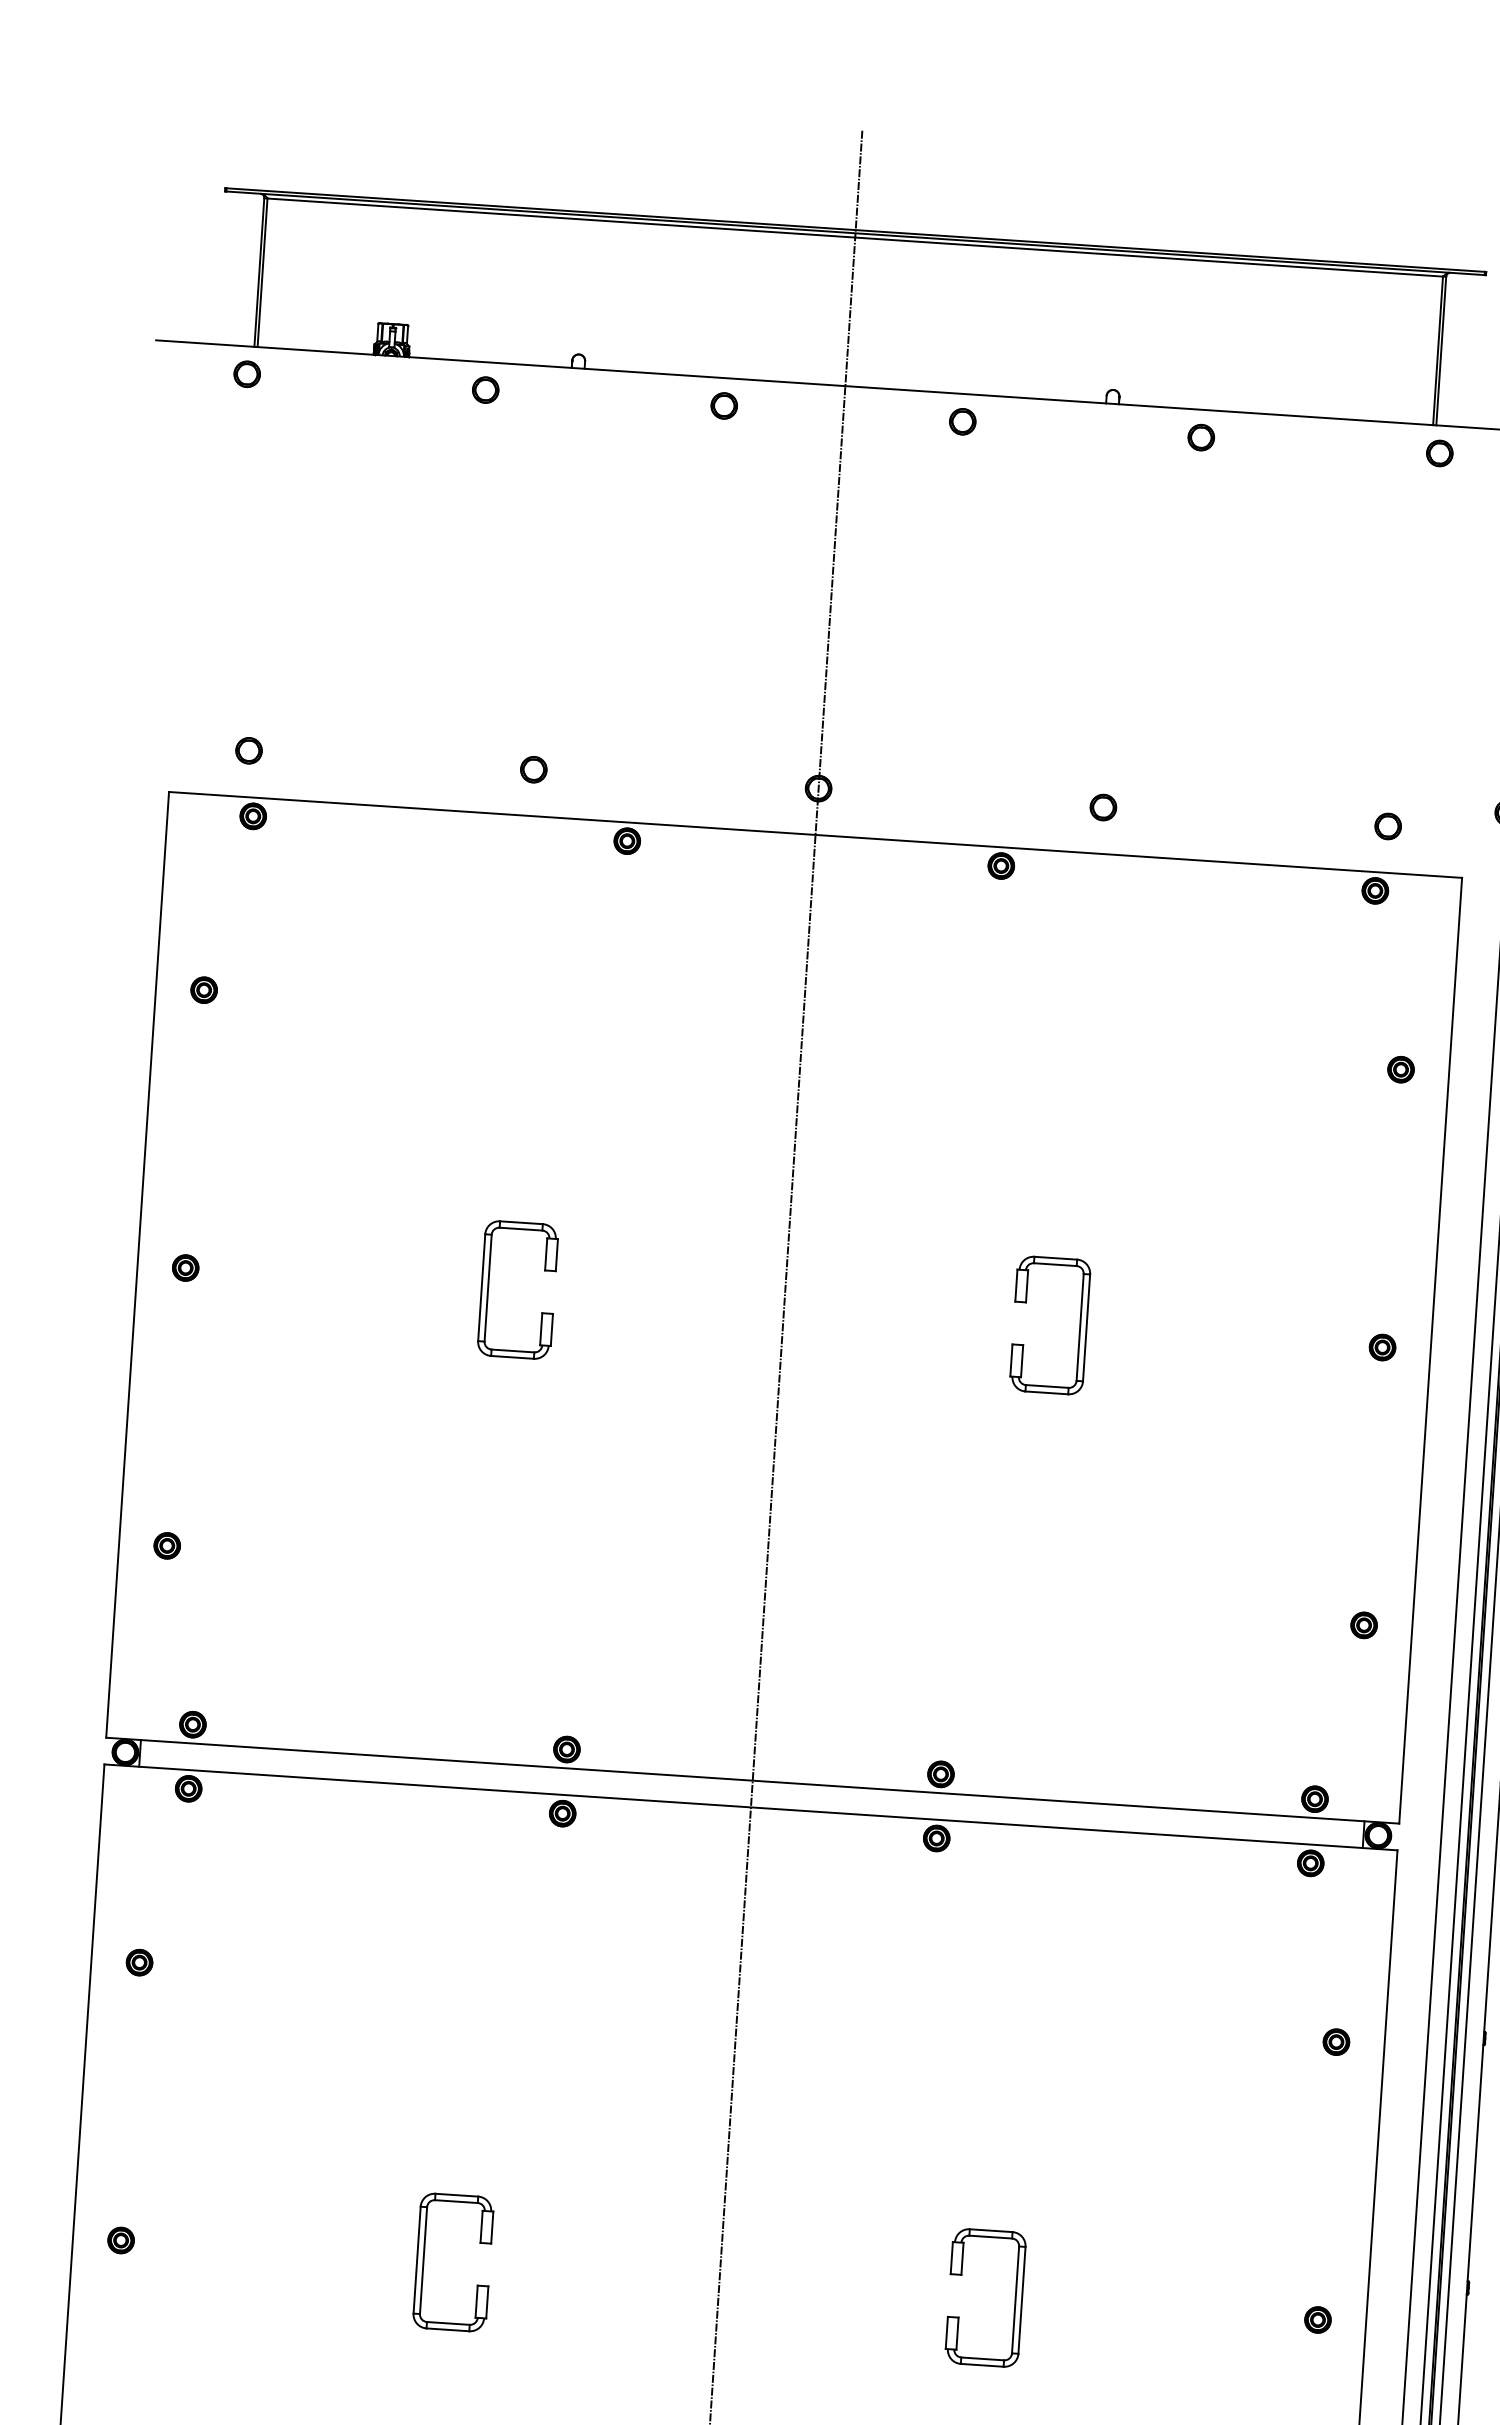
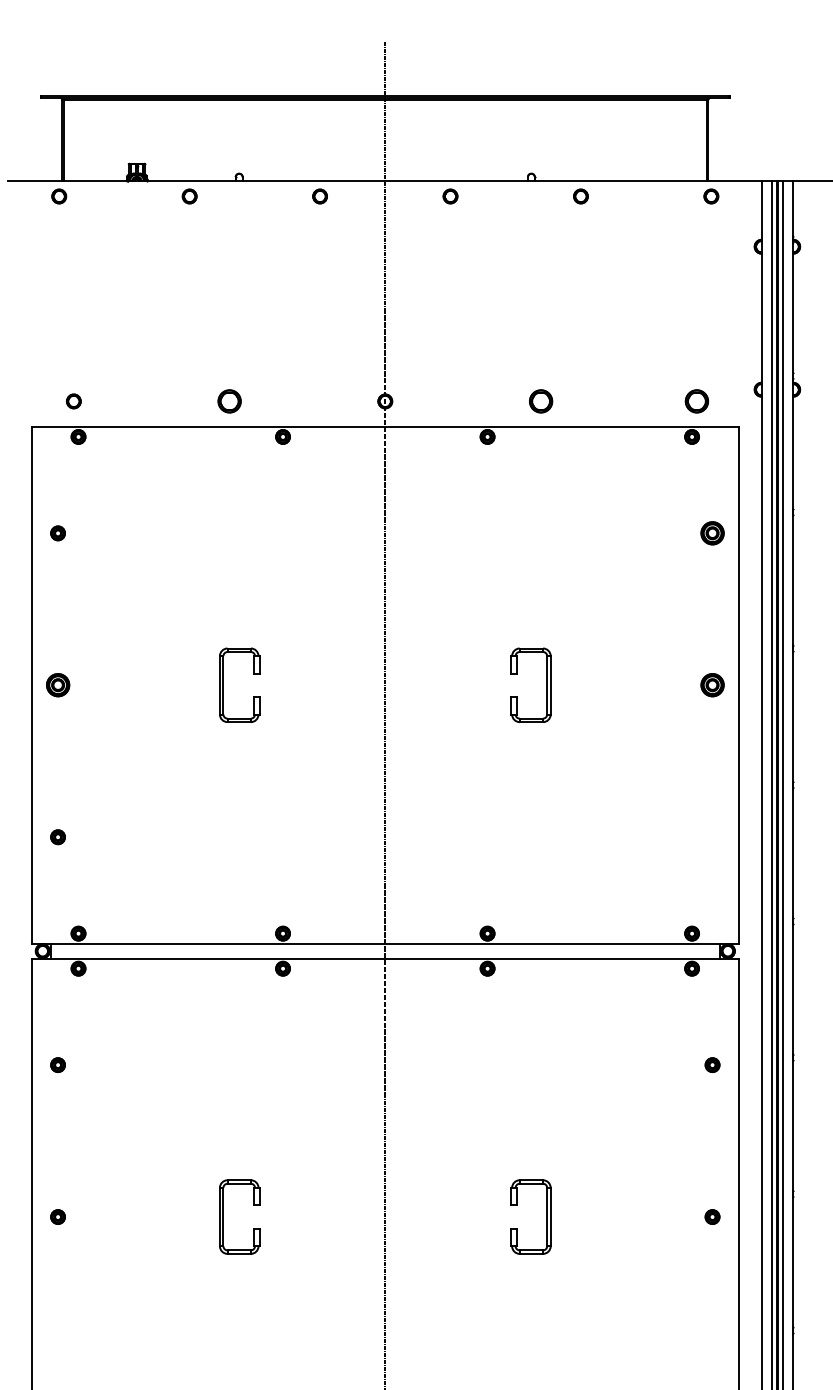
circle: (533, 769) -> (229, 401), size x1.6
circle: (1102, 807) -> (540, 401), size x1.6
part: (1387, 826) -> (696, 401), size x1.6
part: (1400, 1069) -> (712, 533), size x1.6
part: (184, 1268) -> (57, 685), size x1.6
part: (1382, 1347) -> (712, 685), size x1.6
part: (1364, 1625) -> (712, 837), removed

